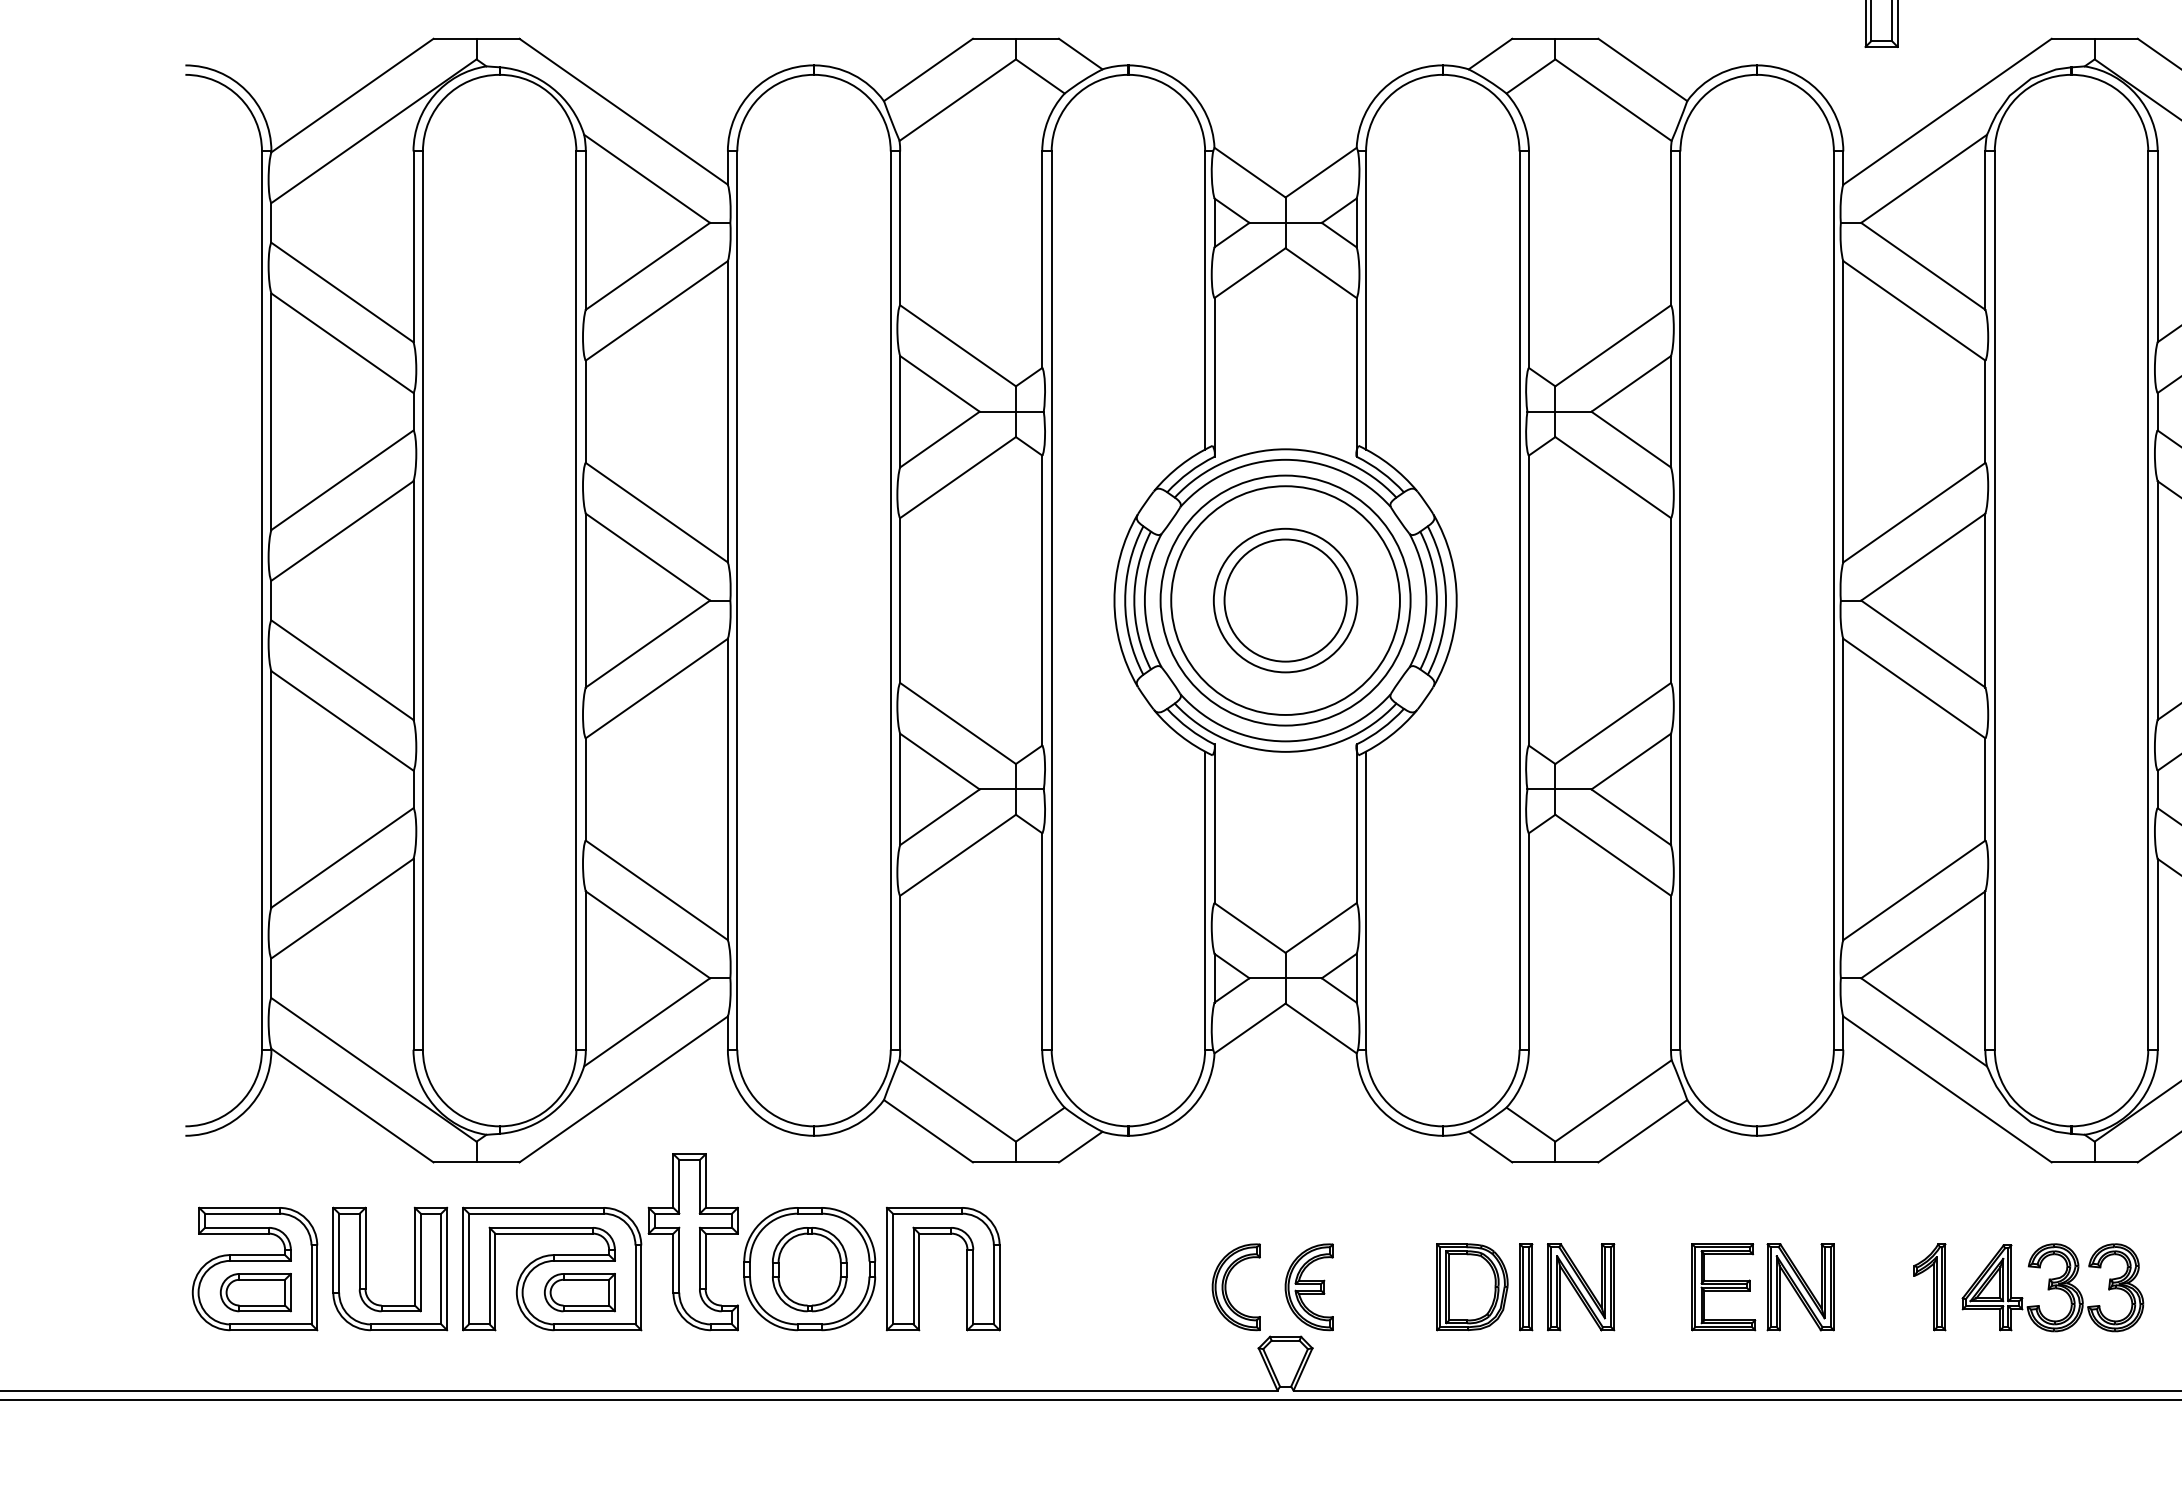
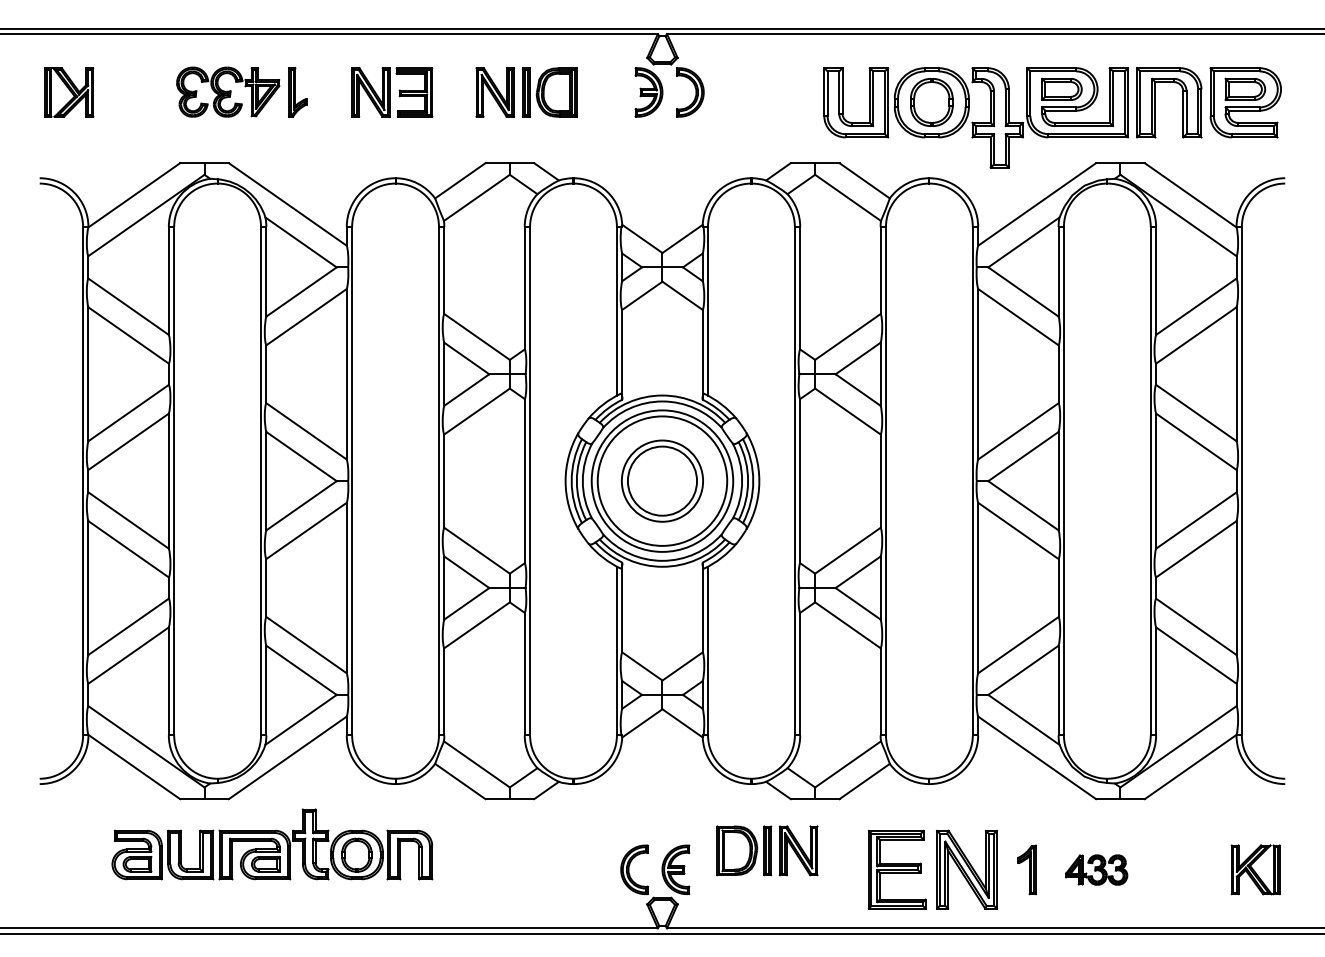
part: (596, 1242) -> (272, 844), size x0.7
part: (1525, 1286) -> (767, 850), moved
part: (1762, 1286) -> (932, 869), size x1.6
part: (2052, 1286) -> (1096, 869), size x0.6

